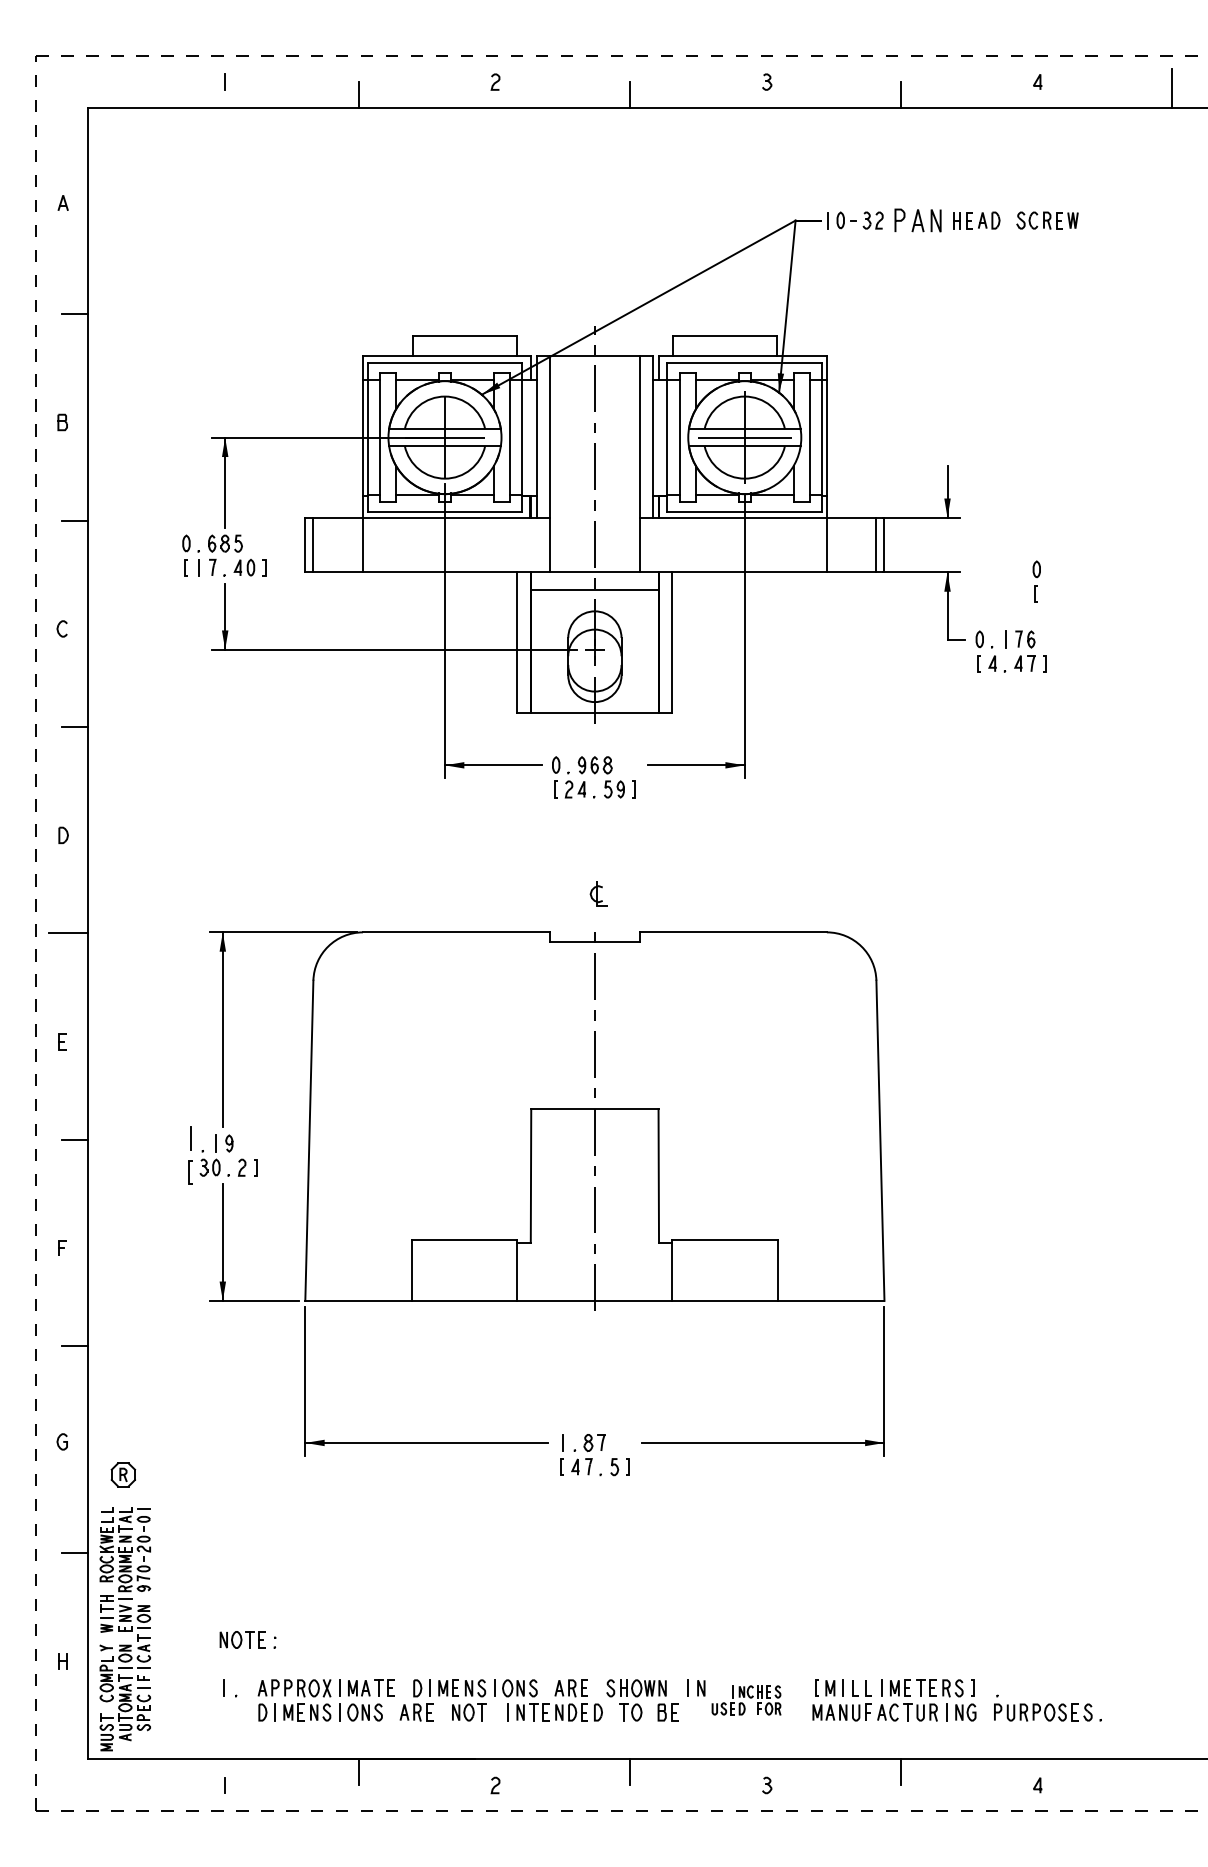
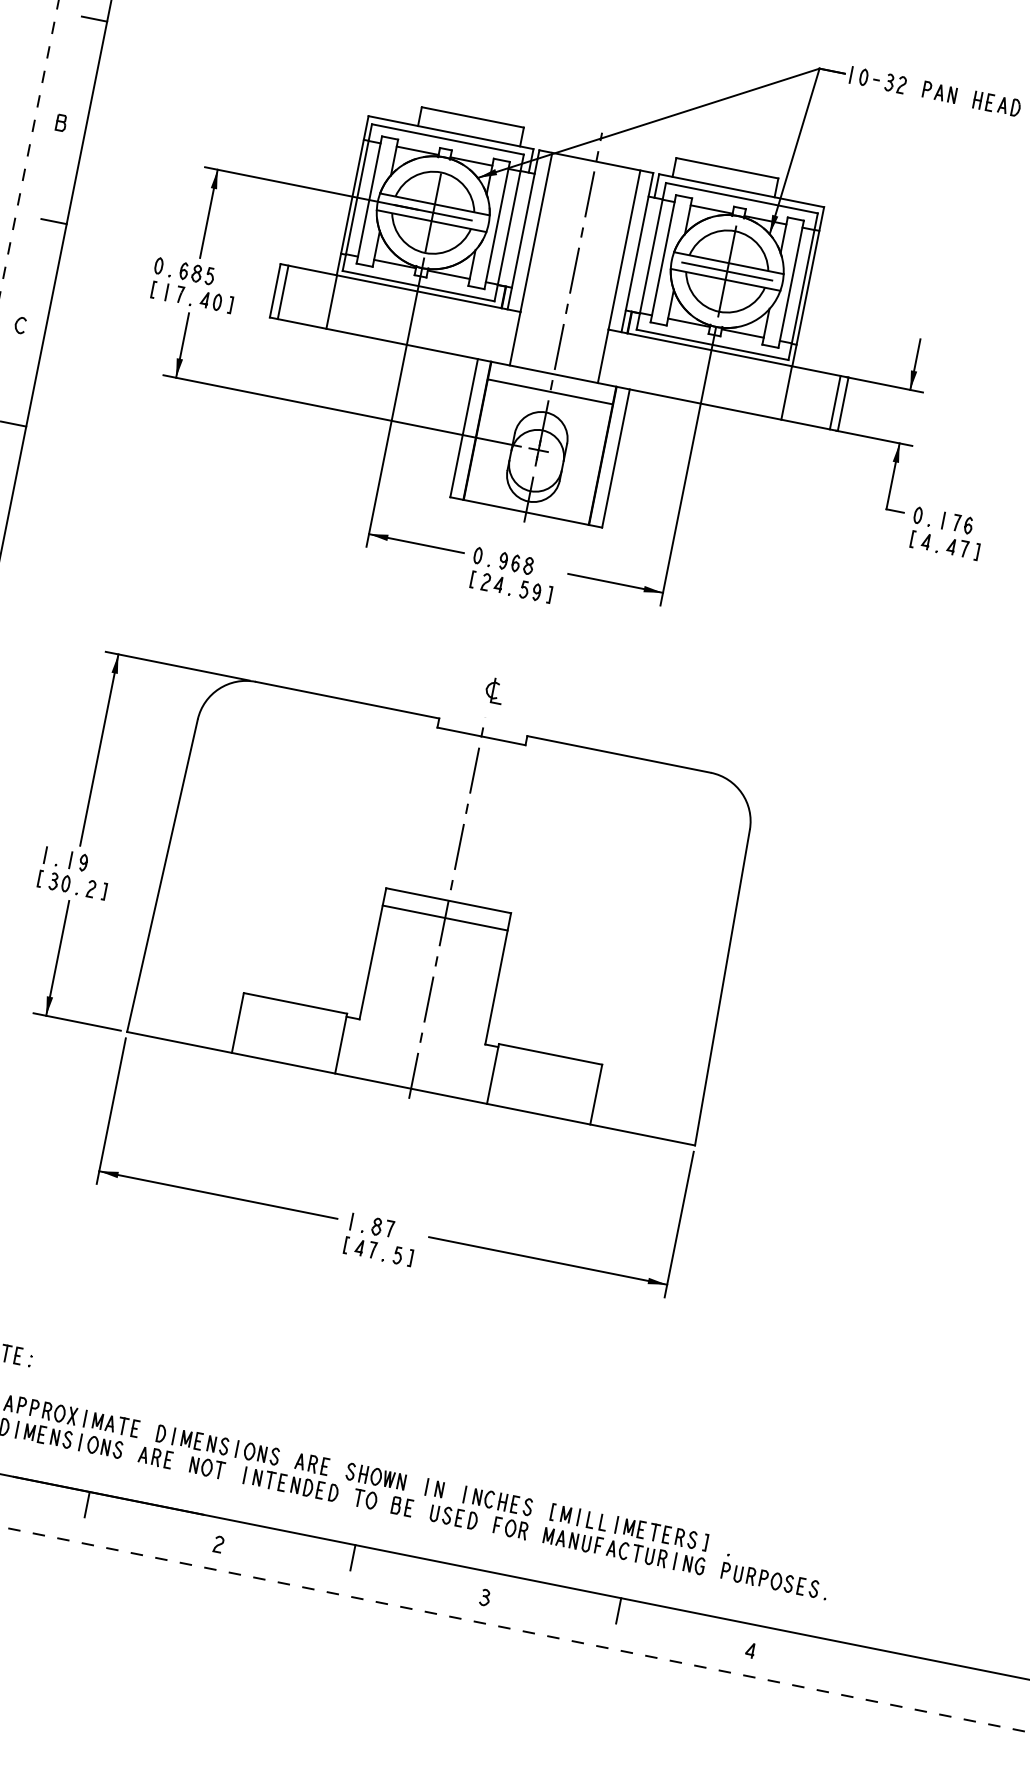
part: (918, 219) -> (940, 91), size x0.71
part: (1036, 581) -> (985, 469), removed
line: (594, 1126) -> (444, 917), added
part: (189, 1155) -> (42, 866), size x0.71
part: (746, 1700) -> (481, 1510), size x1.43

